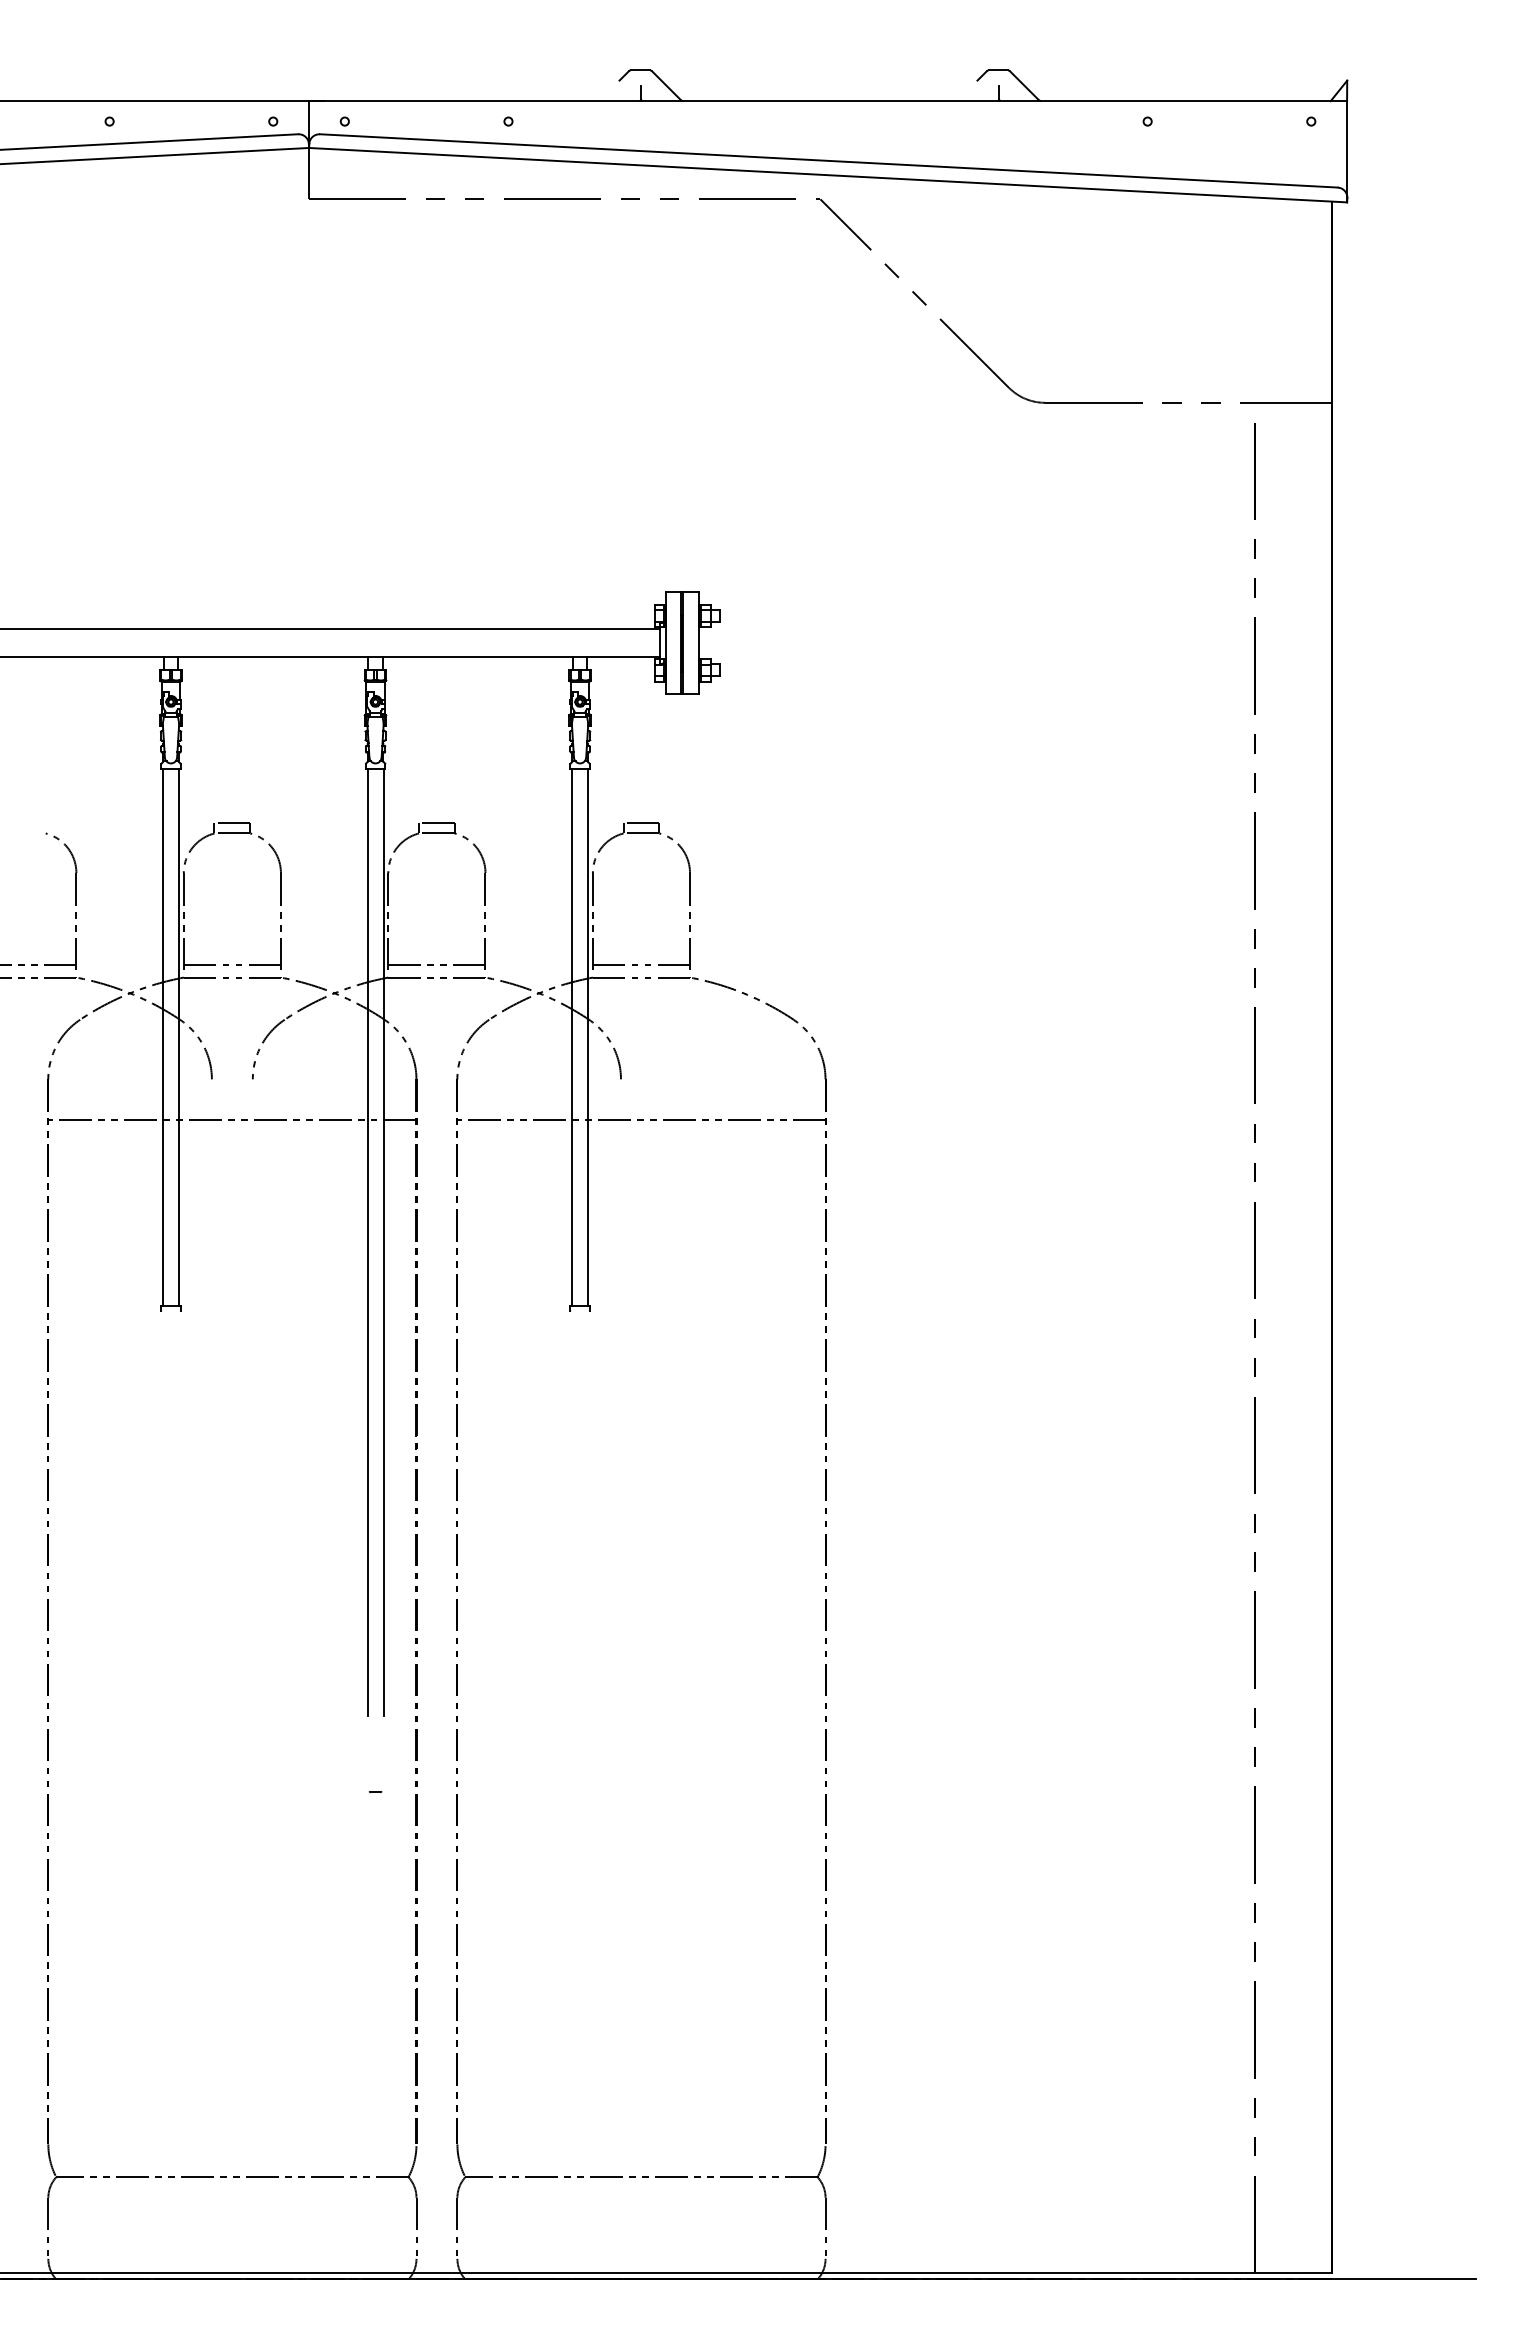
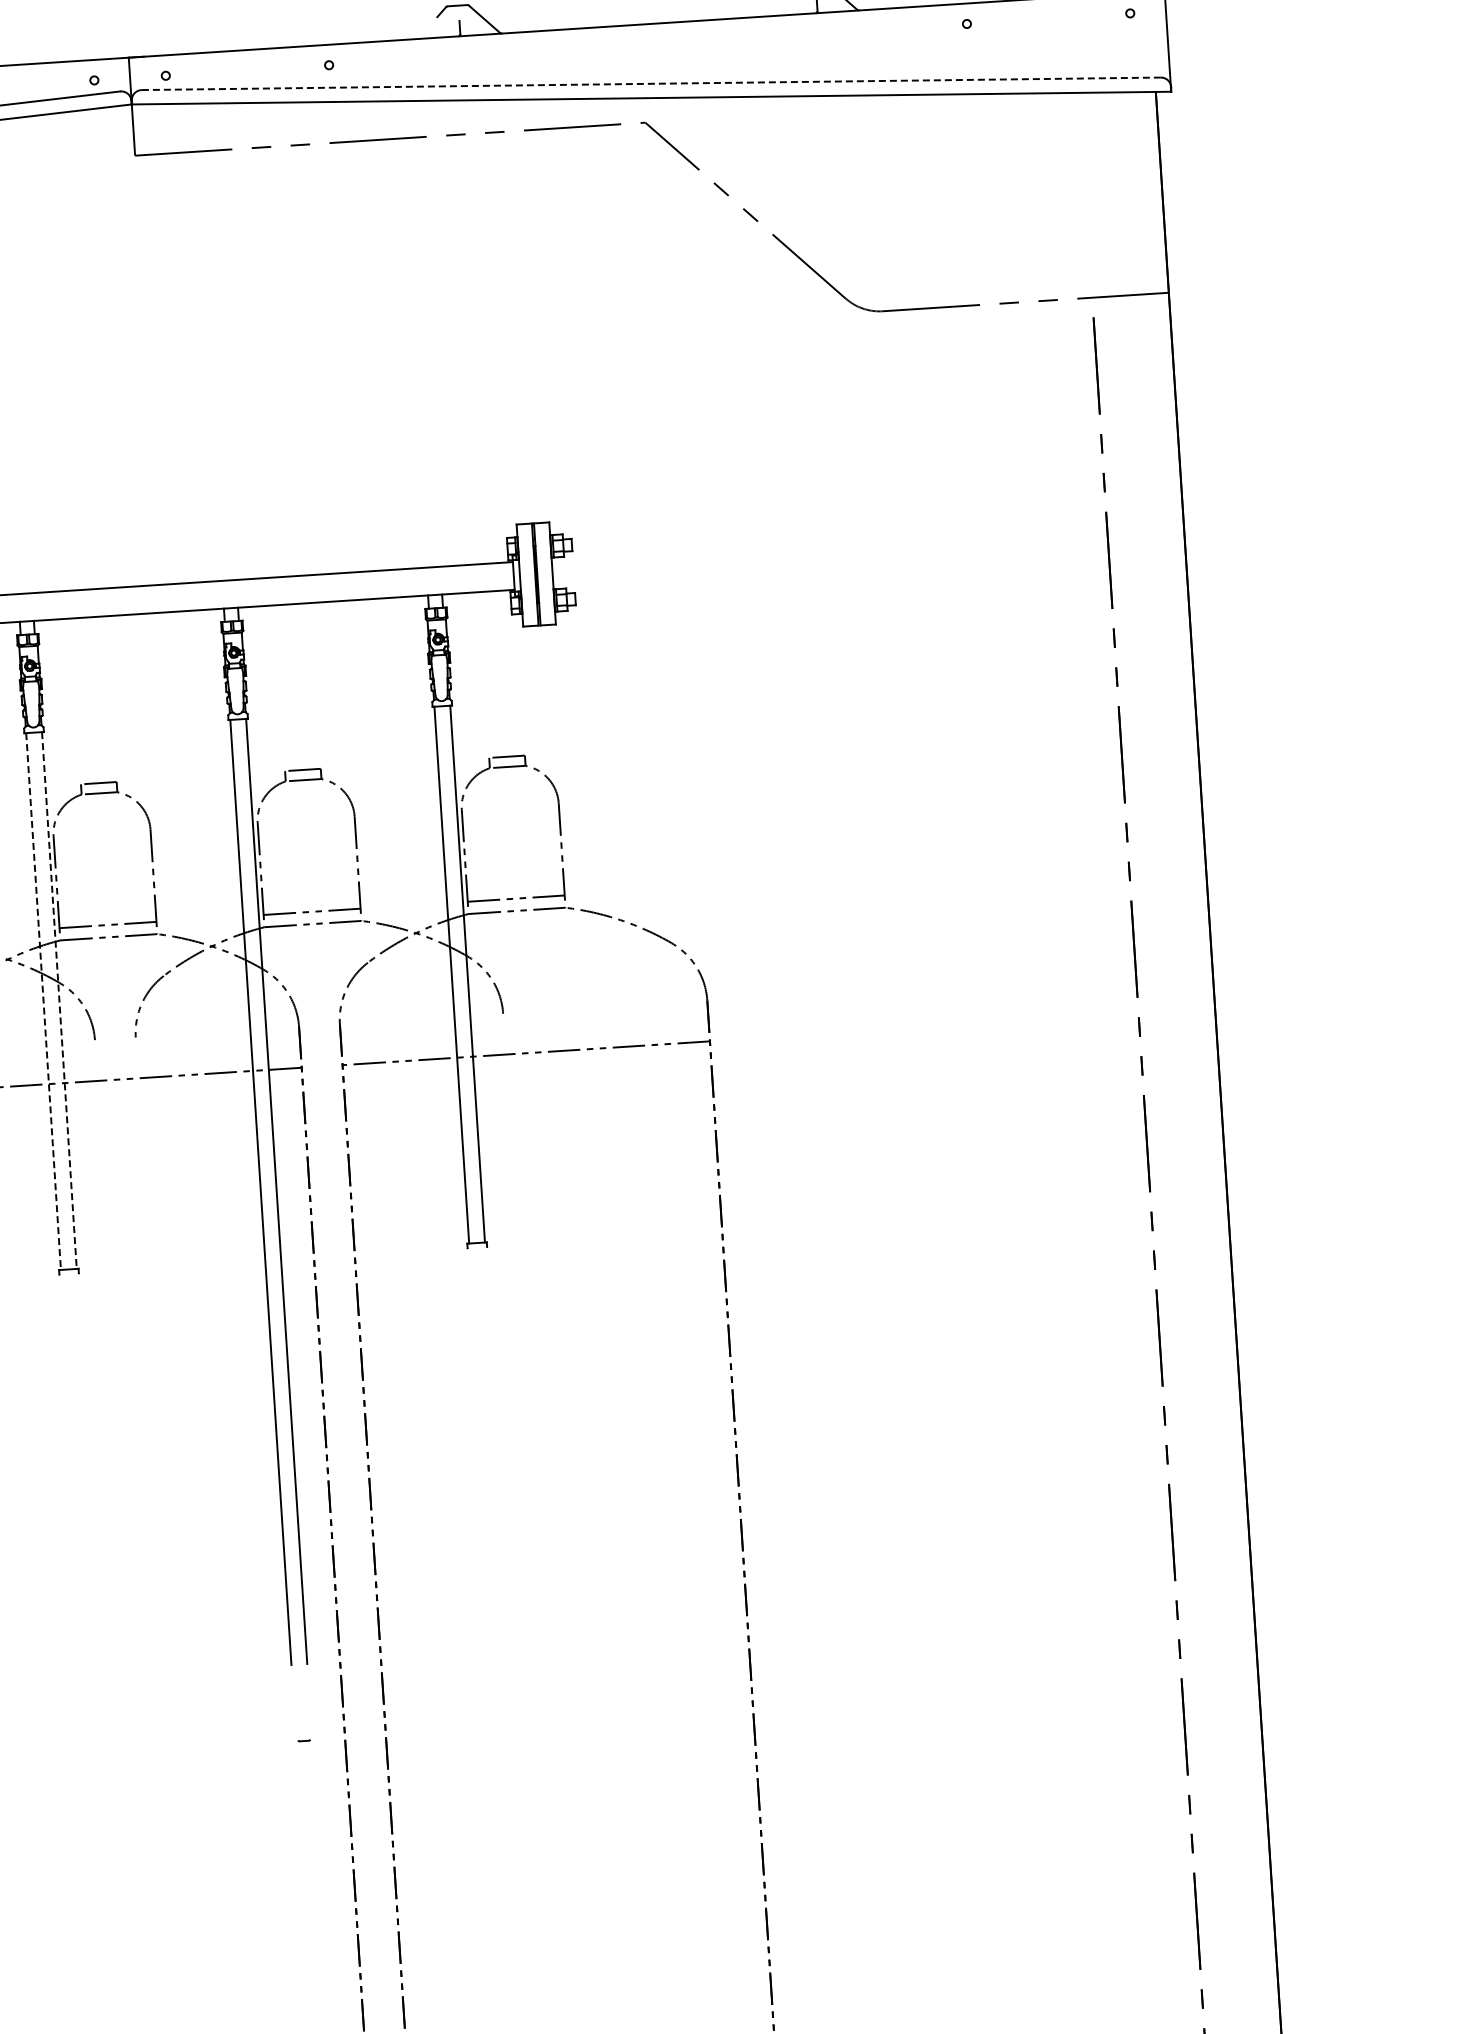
line: (828, 160) -> (650, 83), solid -> dashed
line: (163, 1037) -> (43, 1001), solid -> dashed
line: (178, 1037) -> (58, 1000), solid -> dashed

